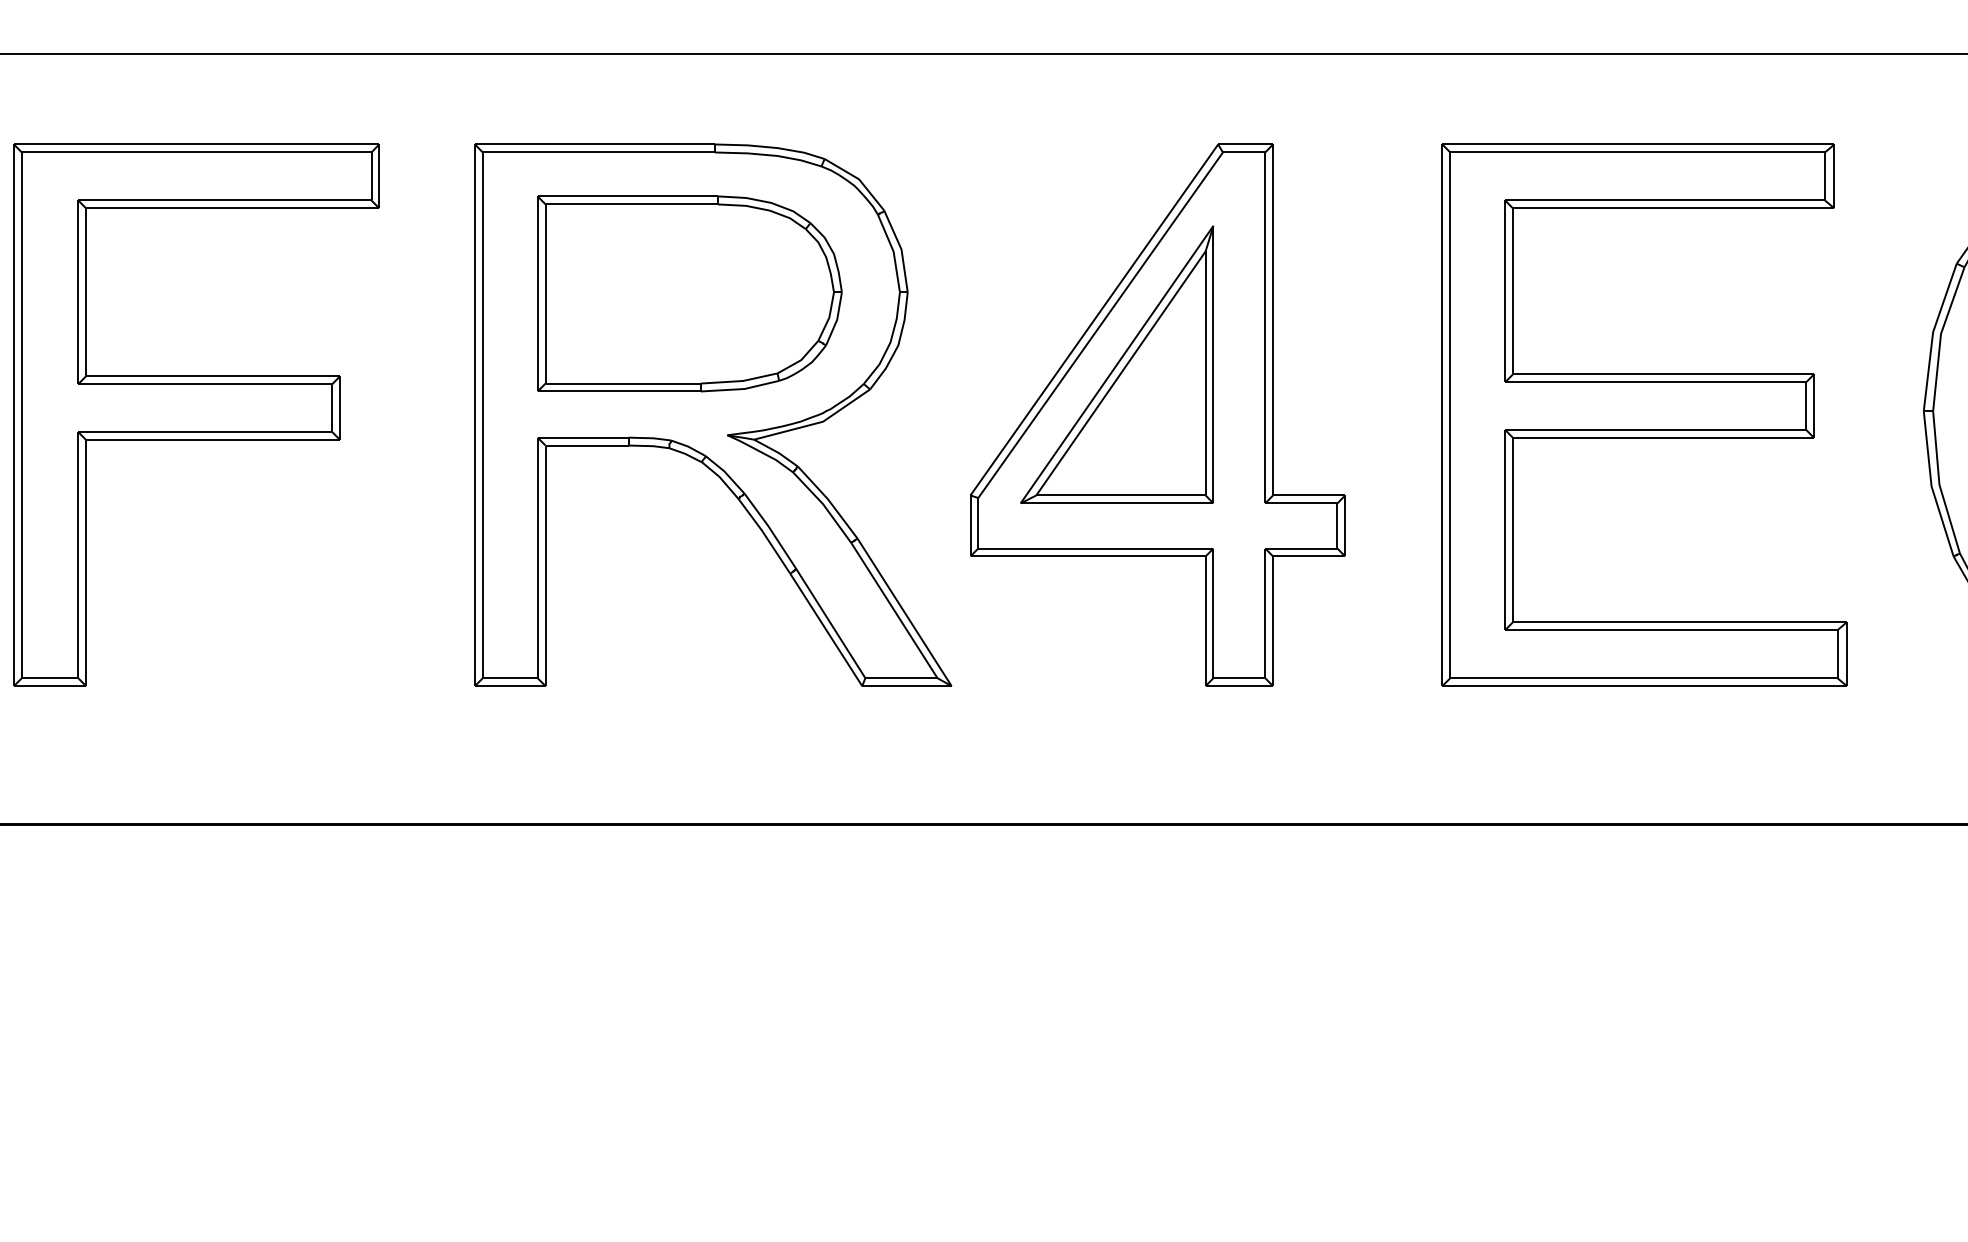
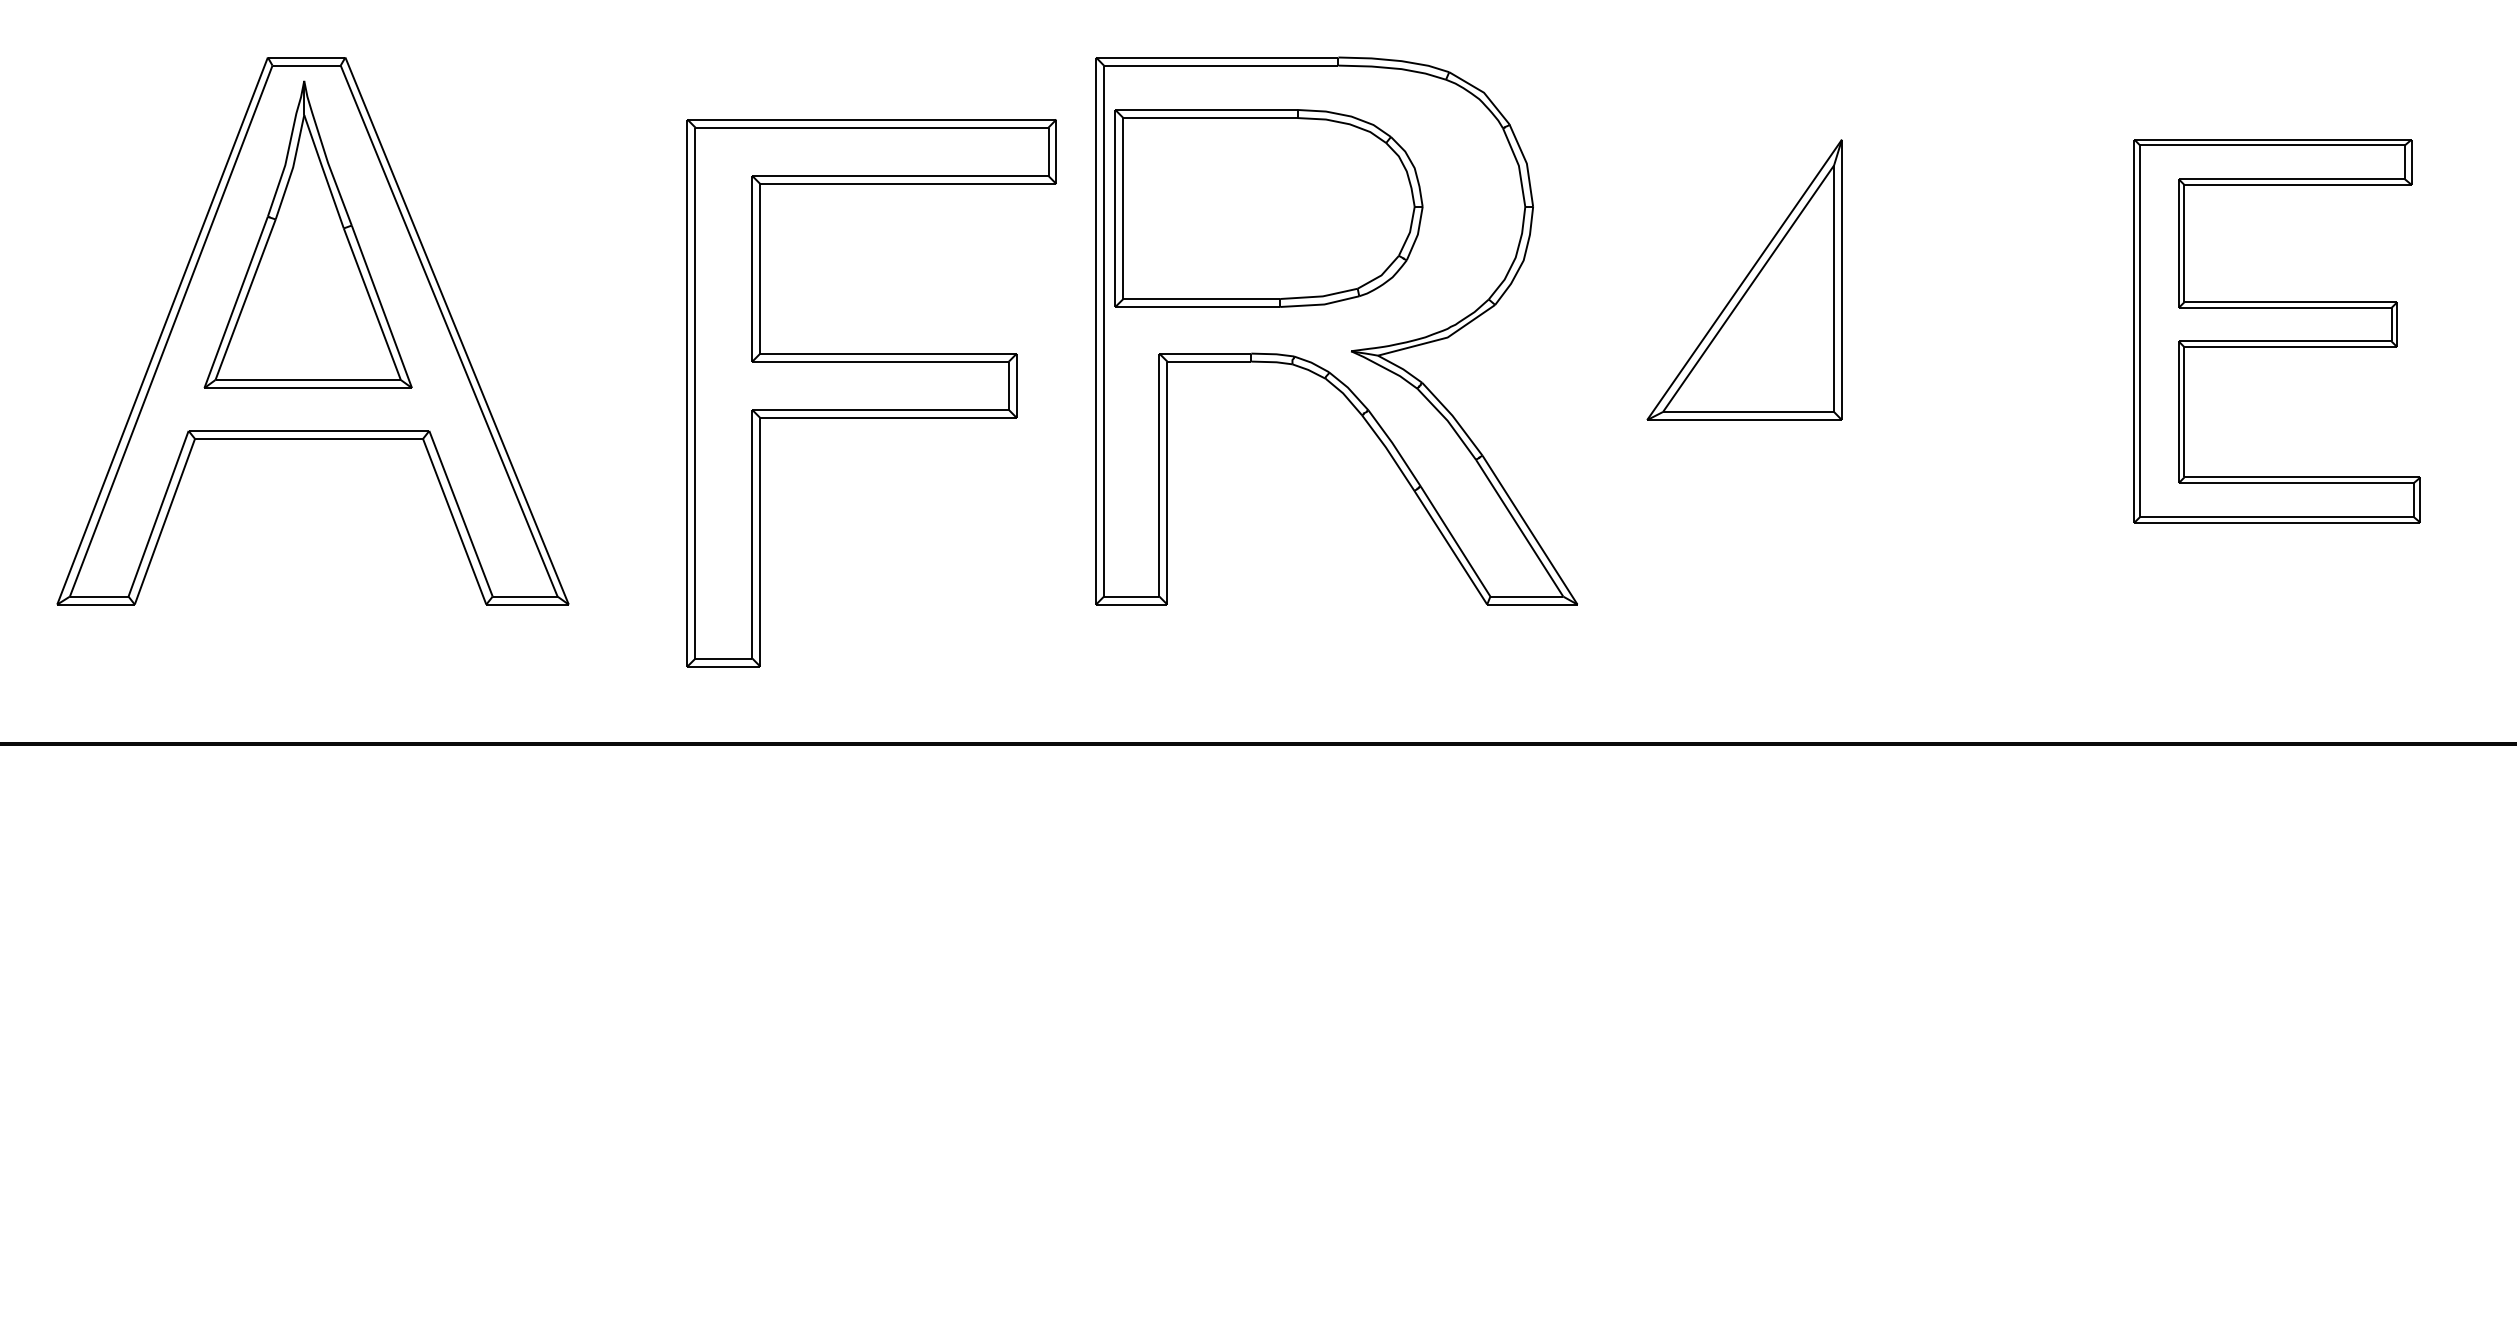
part: (689, 293) -> (1268, 208), moved
part: (196, 415) -> (871, 393), moved
part: (1157, 415) -> (1785, 331), removed
part: (1644, 415) -> (2277, 331), size x0.7

